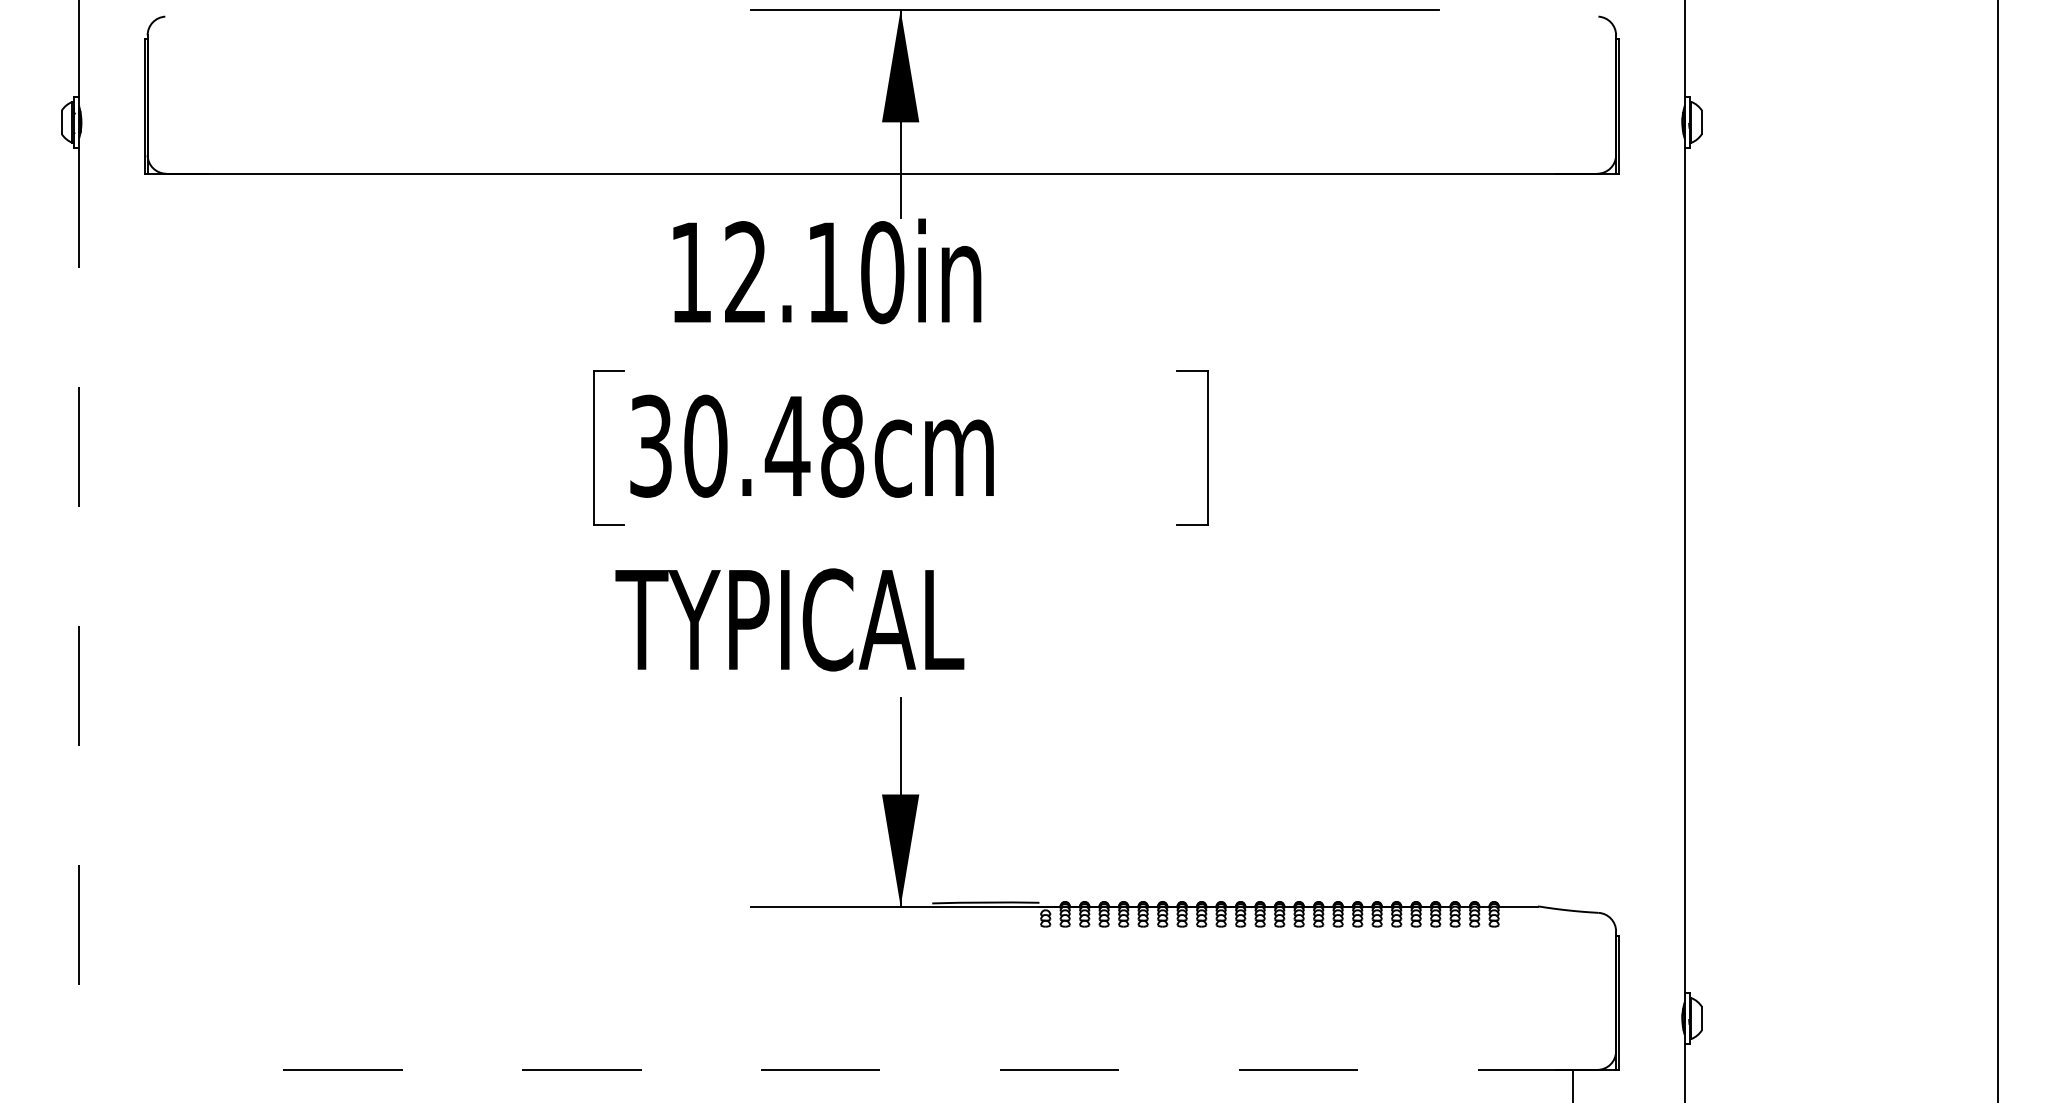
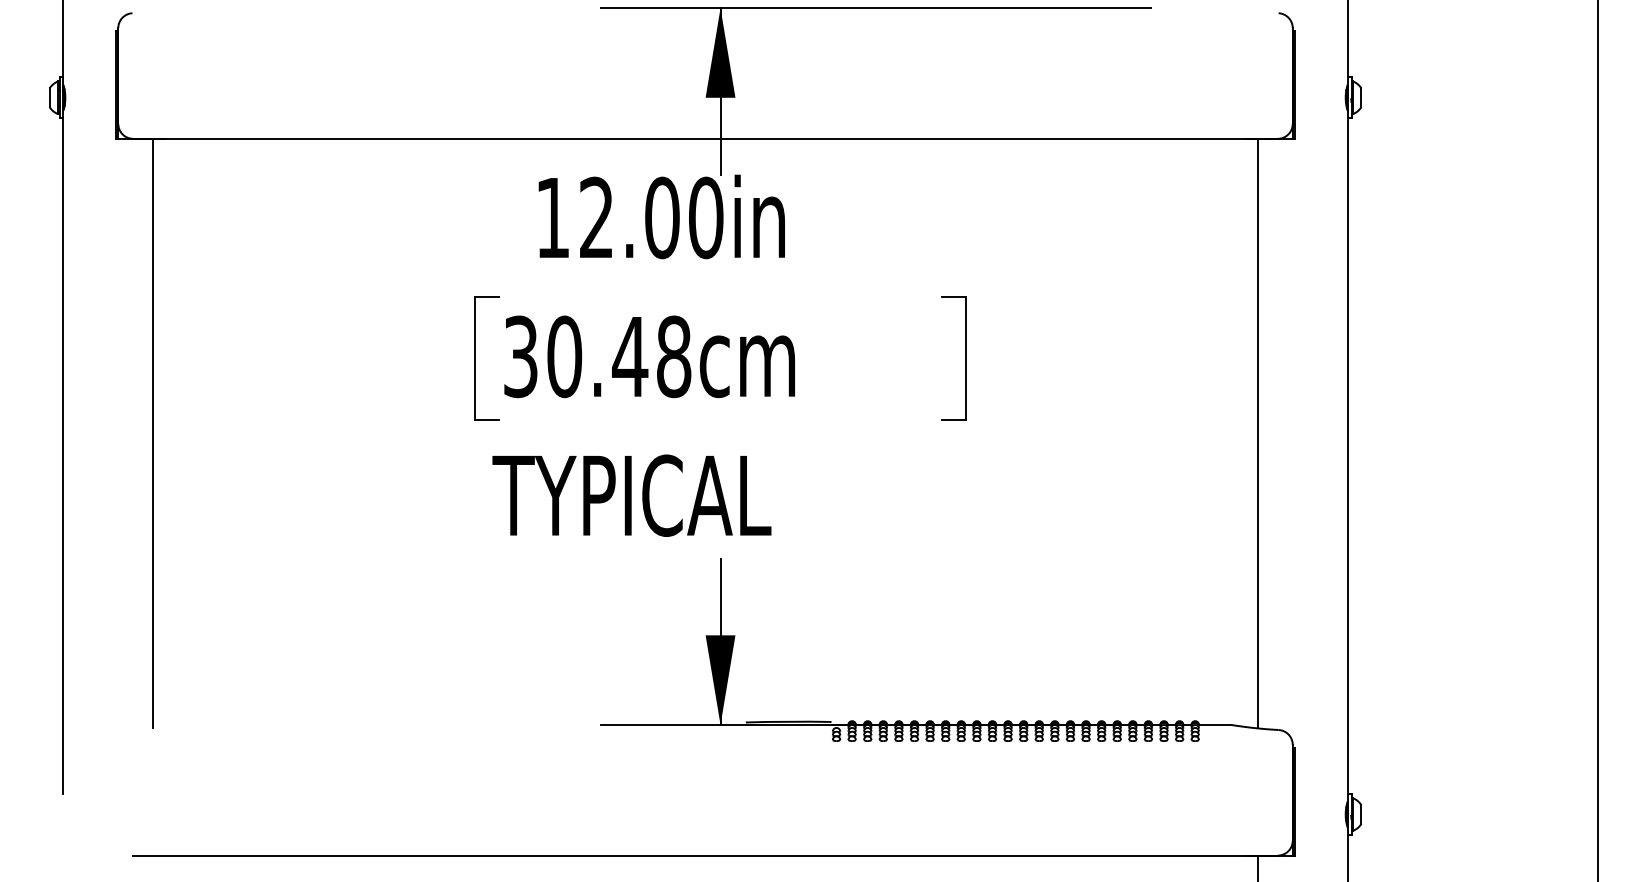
text: (827, 272) -> (662, 217), 12.10in -> 12.00in
line: (191, 541) -> (153, 433), added
line: (1572, 541) -> (1257, 433), added
line: (79, 570) -> (63, 456), dashed -> solid
line: (881, 1069) -> (705, 855), dashed -> solid

